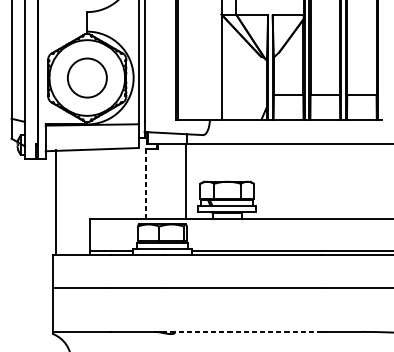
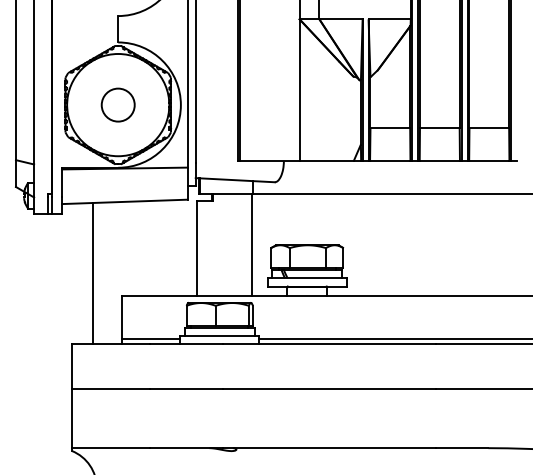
circle: (86, 77) -> (117, 104), size x0.62
line: (145, 184) -> (197, 248), dashed -> solid
line: (55, 202) -> (92, 273), moved
line: (242, 332) -> (328, 448), dashed -> solid

